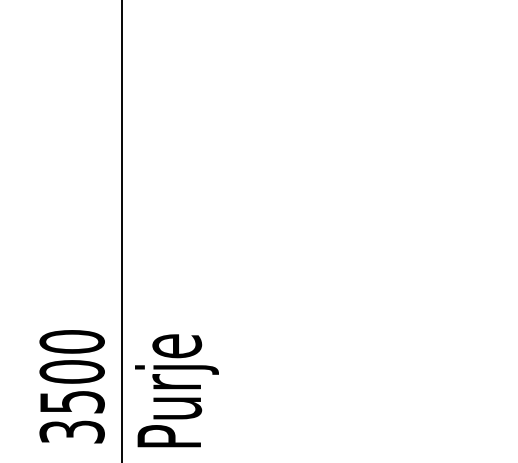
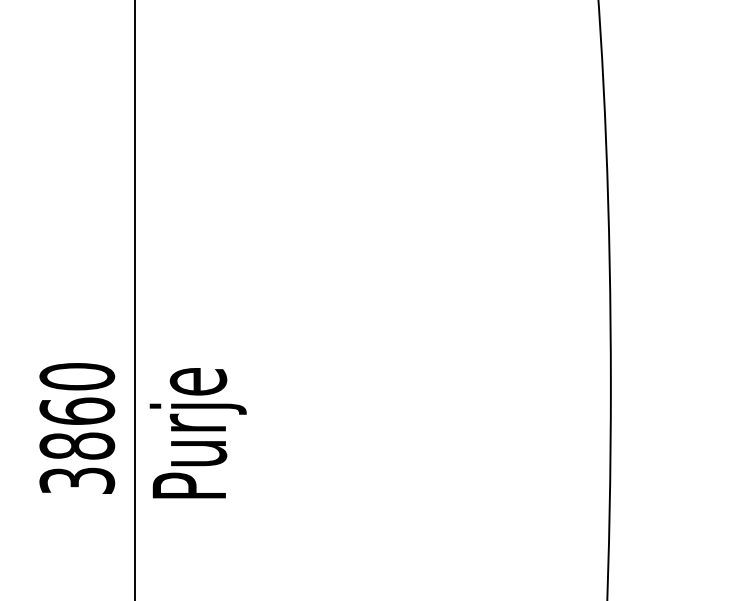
text: (72, 386) -> (77, 428), 3500 -> 3860

